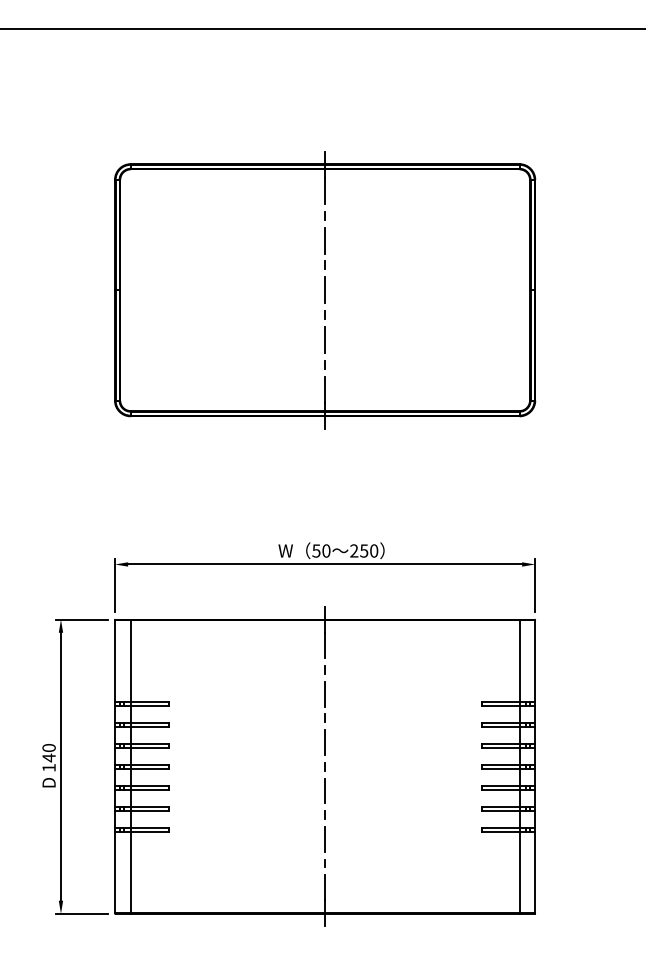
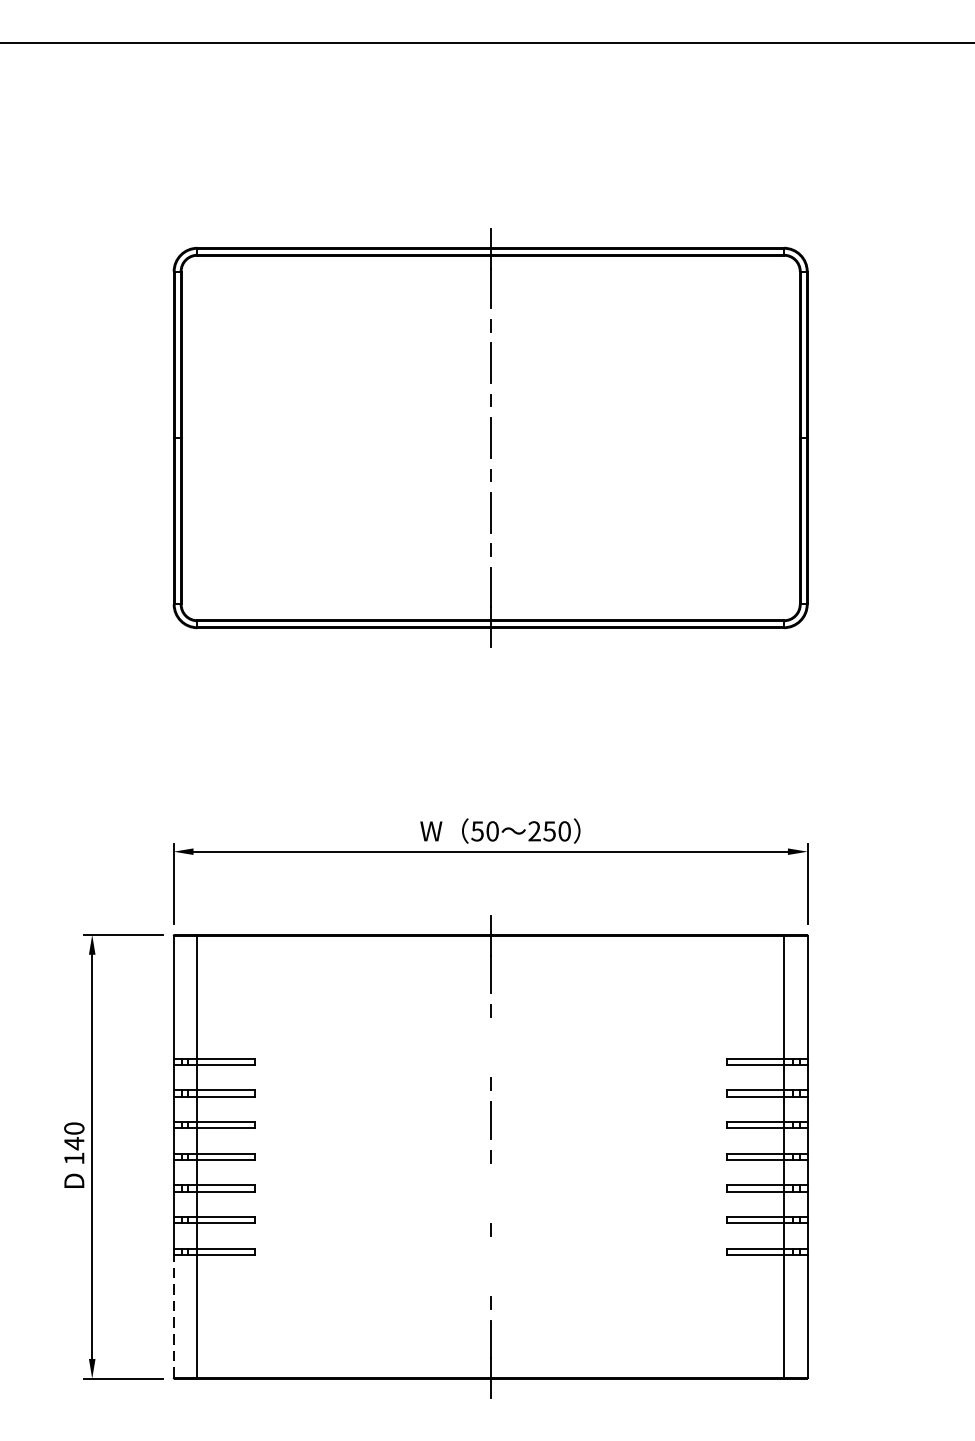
line: (325, 693) -> (491, 1046), removed
line: (325, 790) -> (491, 1192), removed
line: (325, 838) -> (491, 1265), removed
line: (114, 872) -> (172, 1316), solid -> dashed

